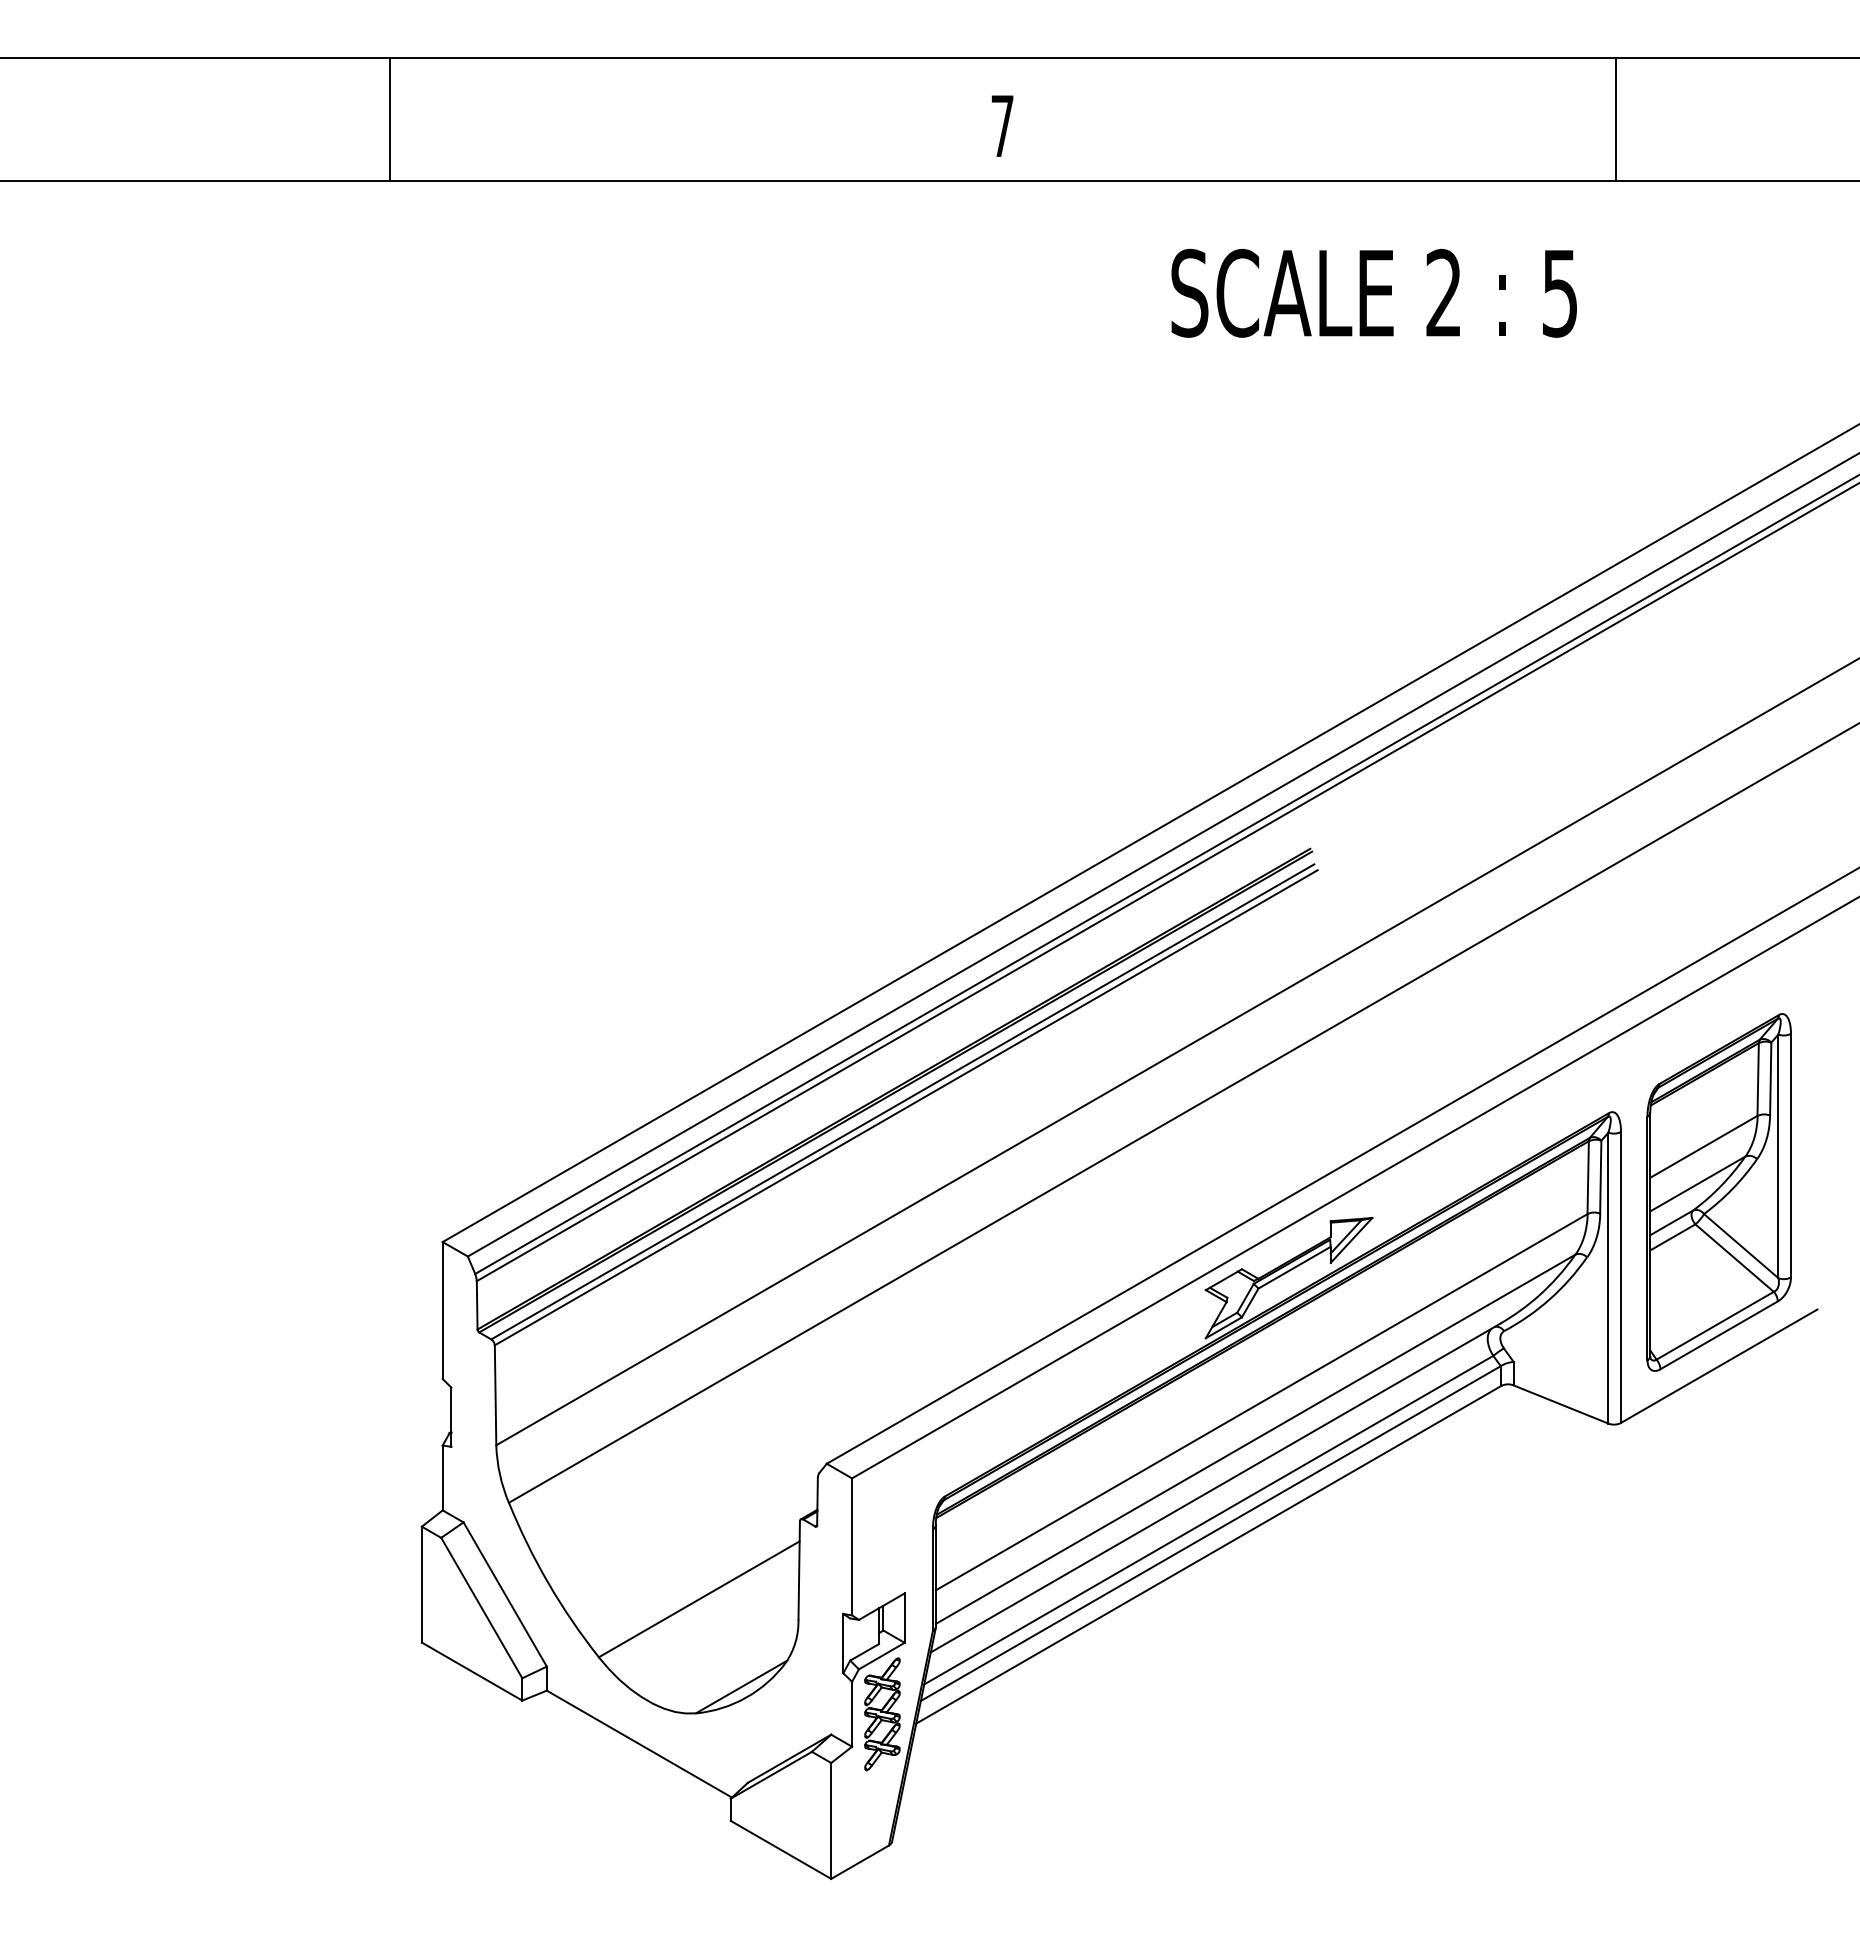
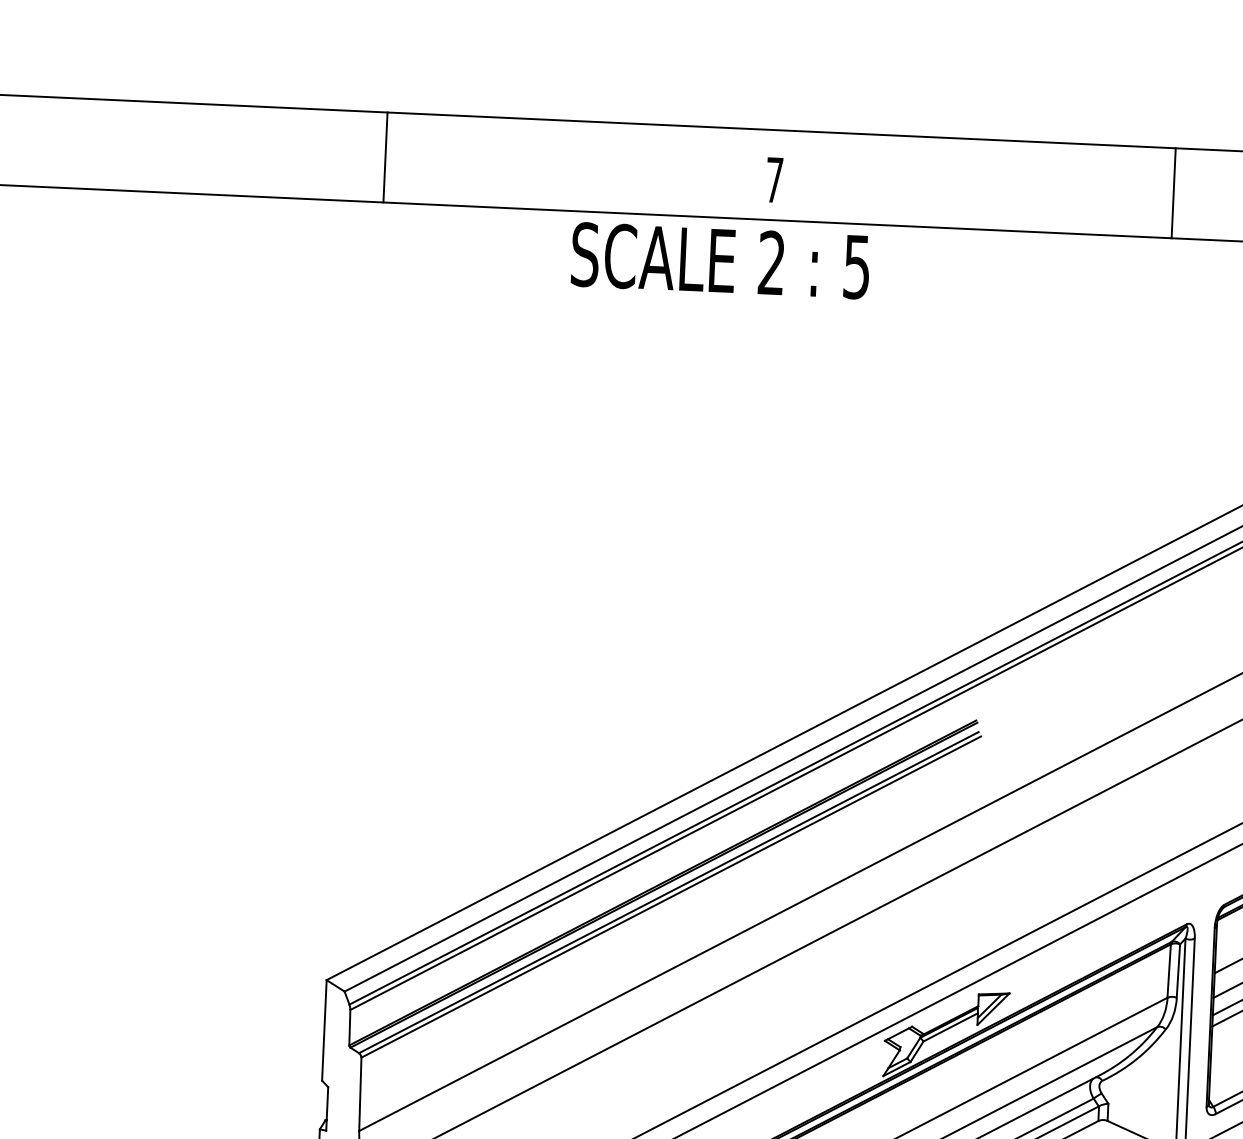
line: (389, 119) -> (385, 157), moved
line: (1616, 119) -> (1173, 193), moved
text: (1373, 292) -> (720, 260), moved

